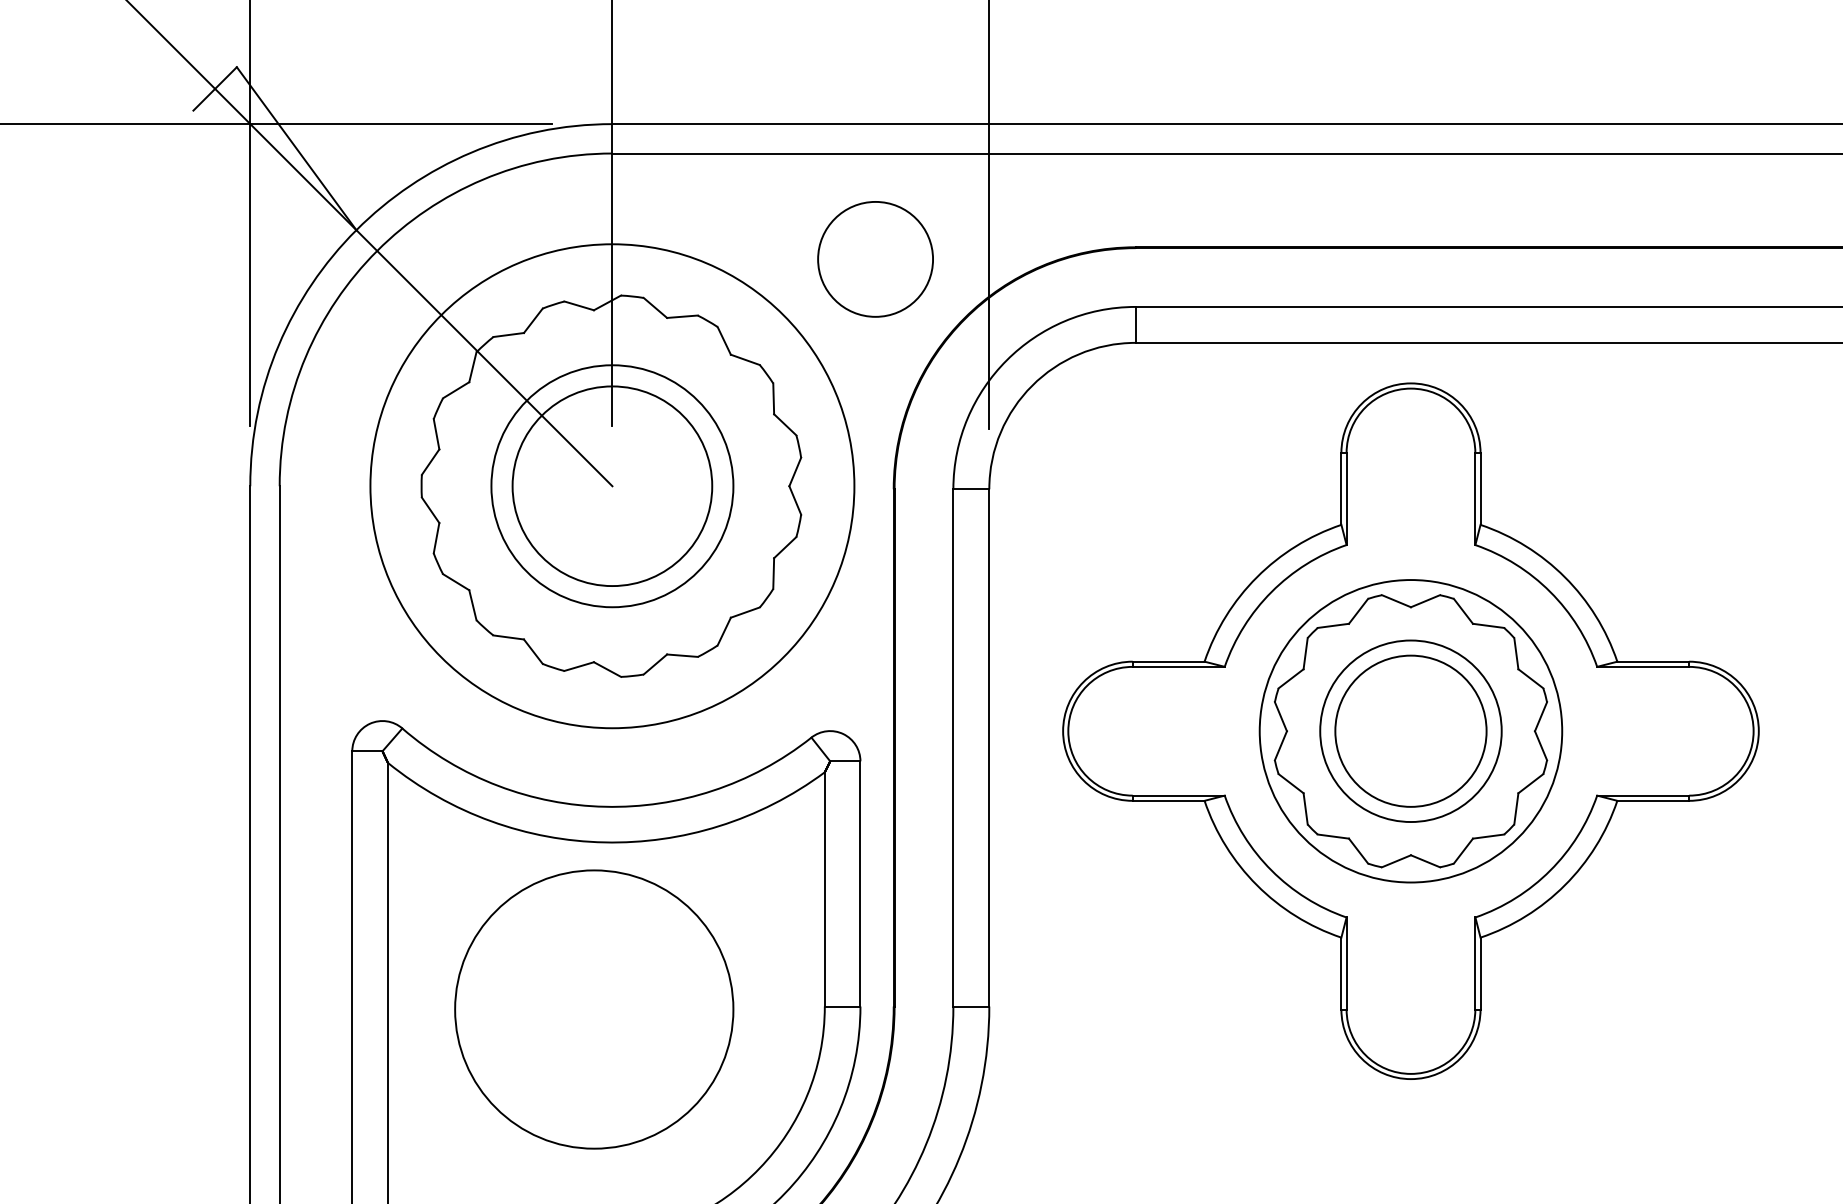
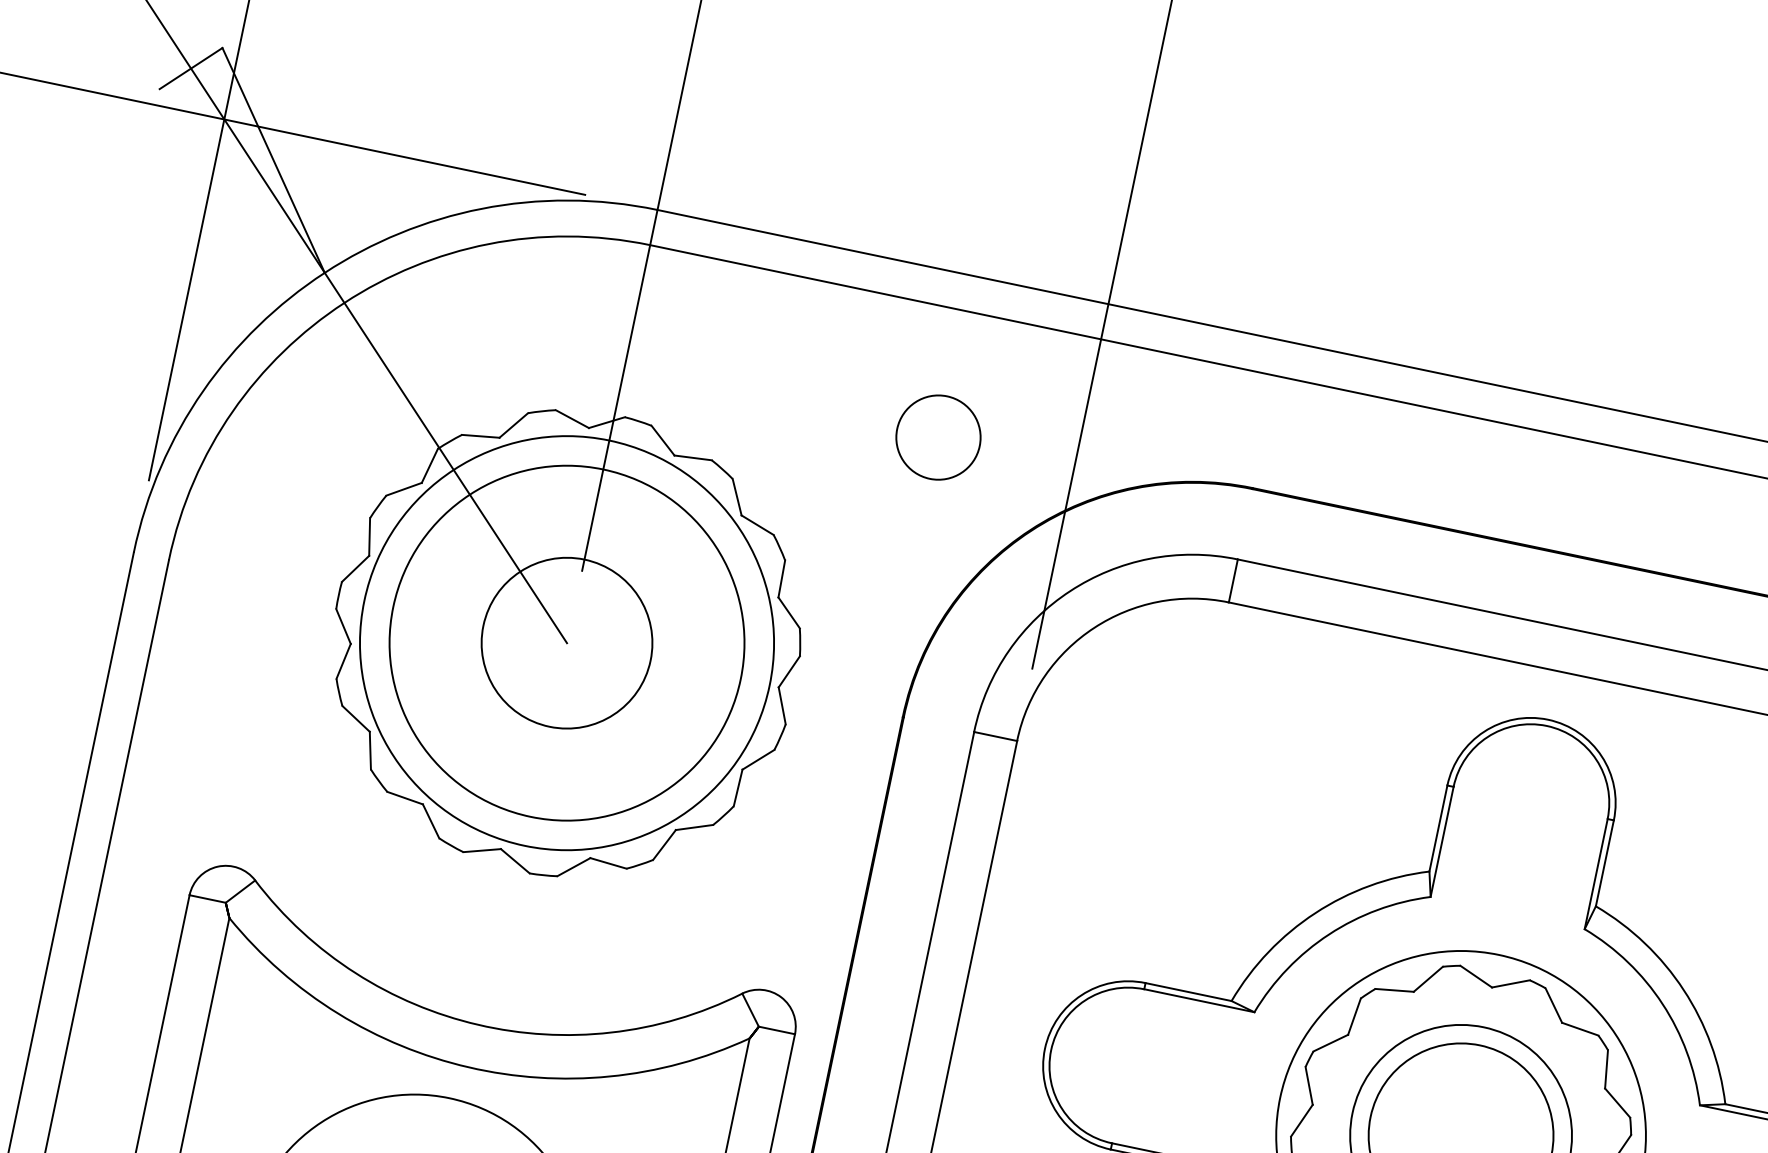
circle: (875, 259) -> (938, 437), size x0.6
circle: (612, 486) -> (567, 643), size x0.6
circle: (612, 486) -> (567, 643), size x0.7
circle: (612, 486) -> (567, 643), size x1.4

